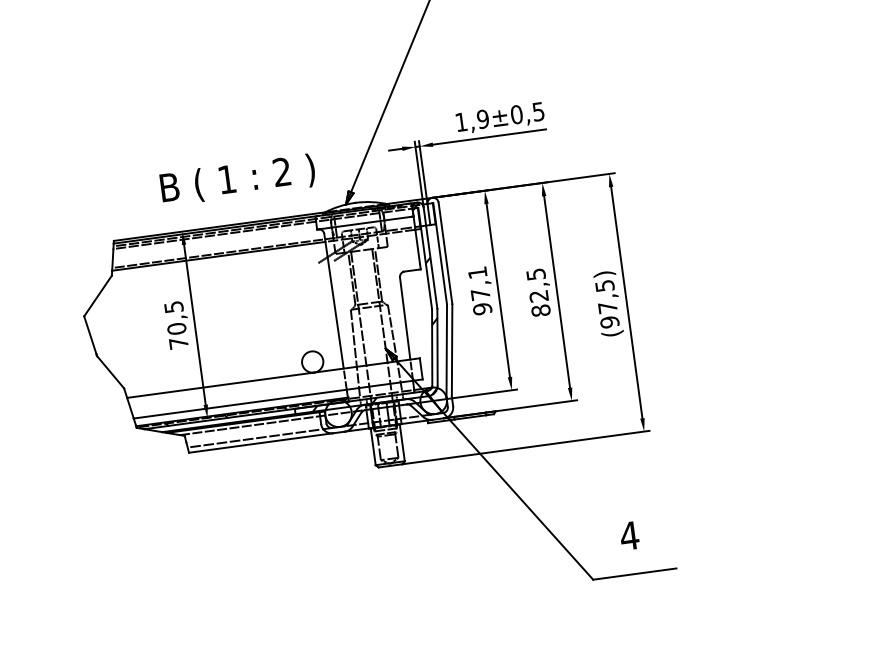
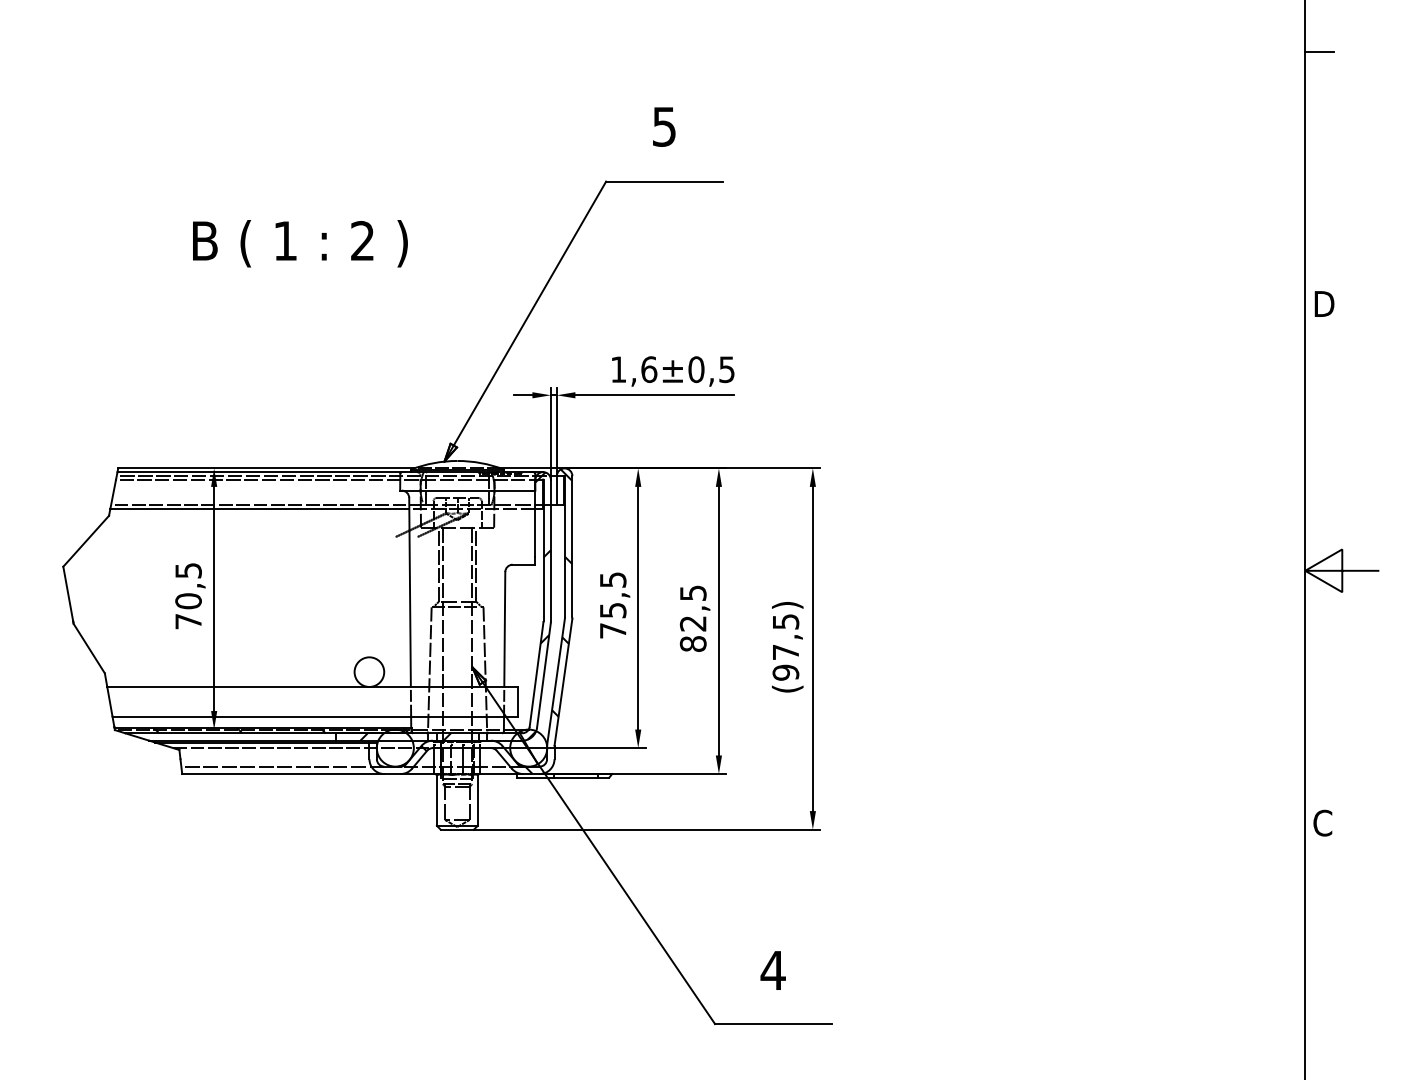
text: (483, 119) -> (649, 369), 1,9 -> 1,6
text: (238, 179) -> (300, 243), moved
text: (479, 291) -> (612, 605), 97,1 -> 75,5
hatch: (398, 313) -> (496, 621), added

